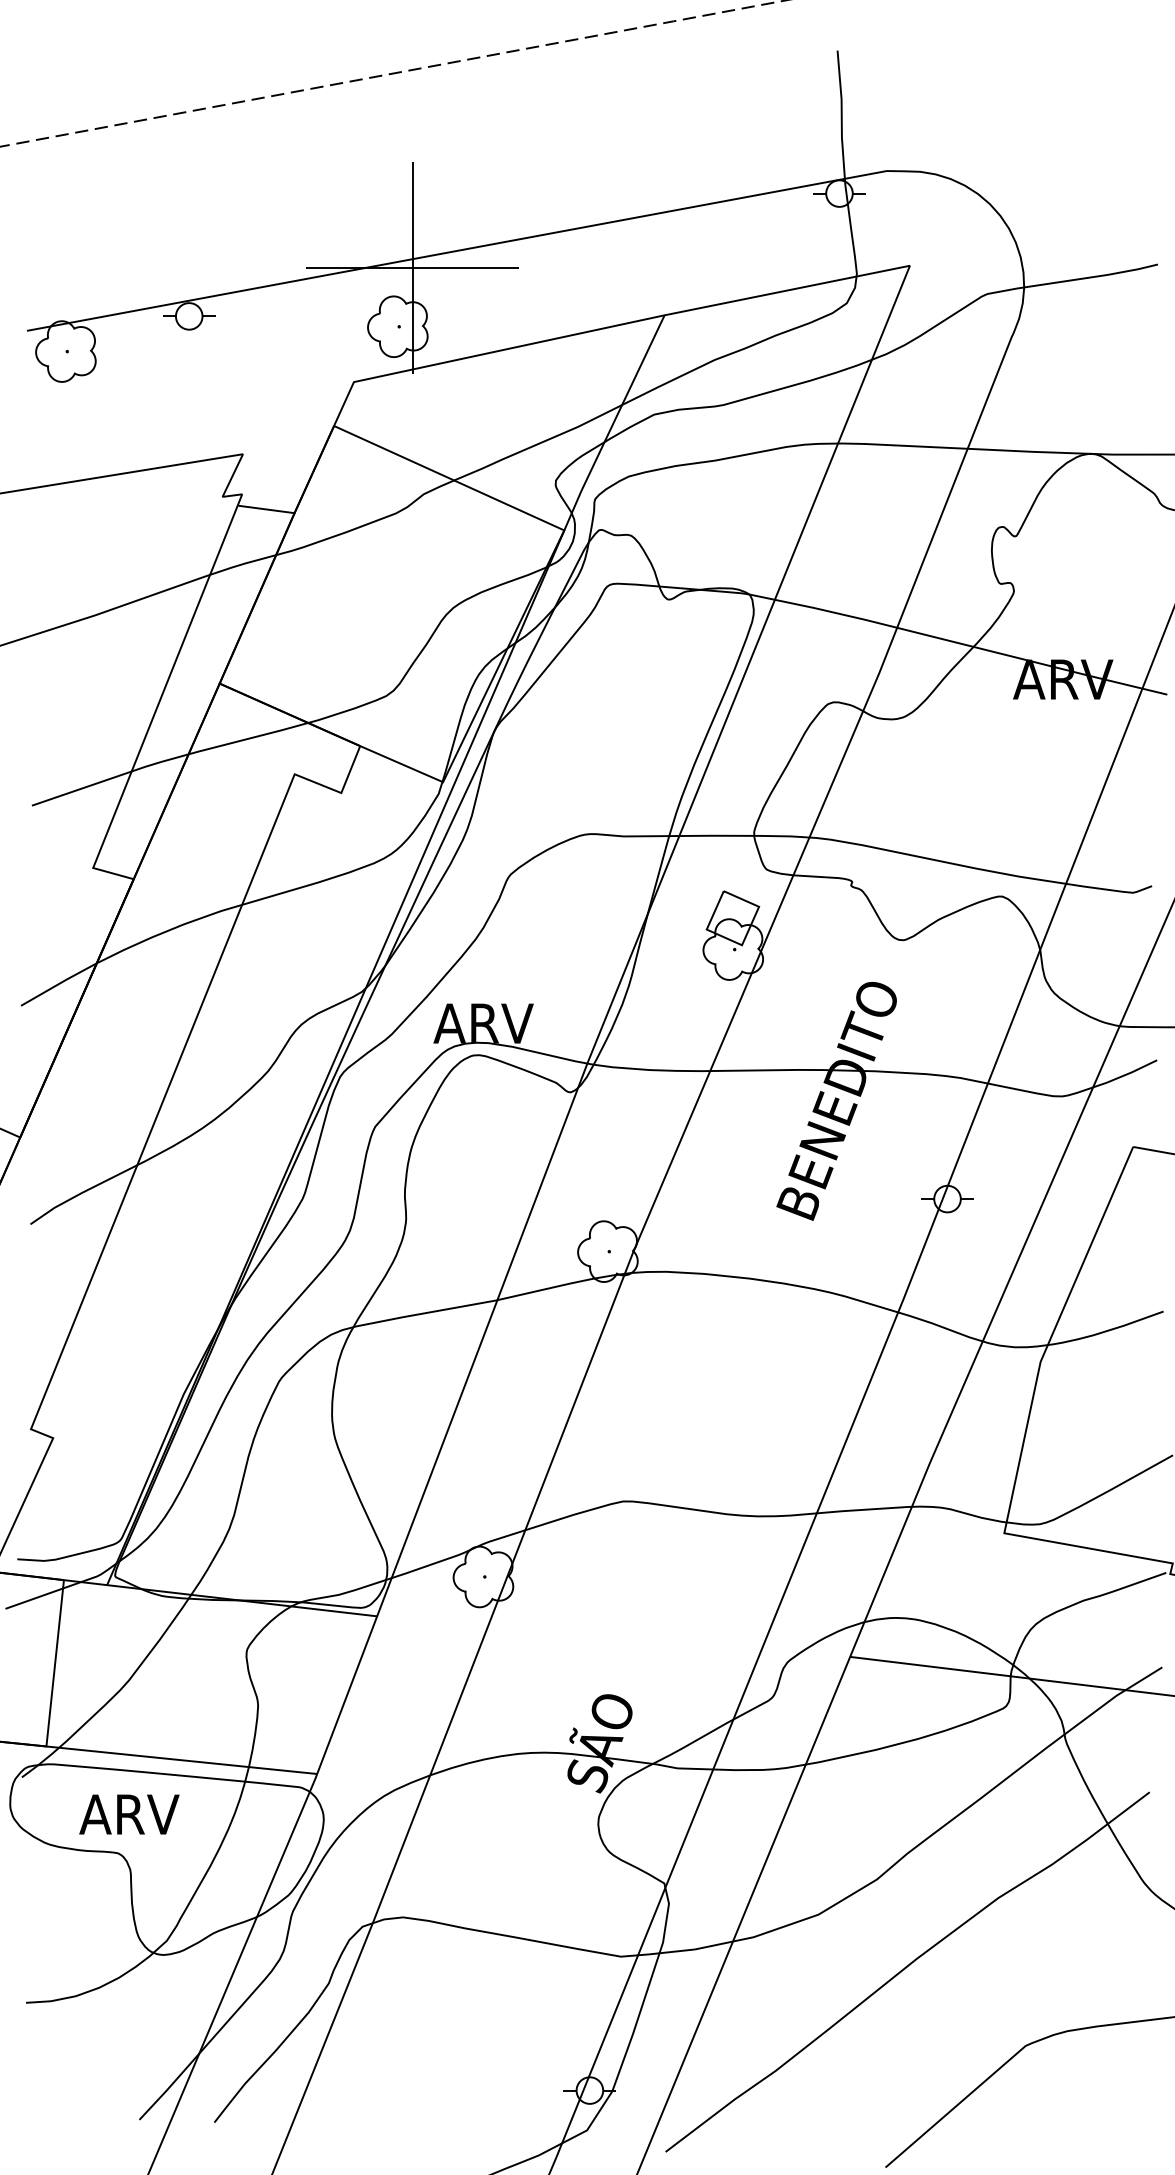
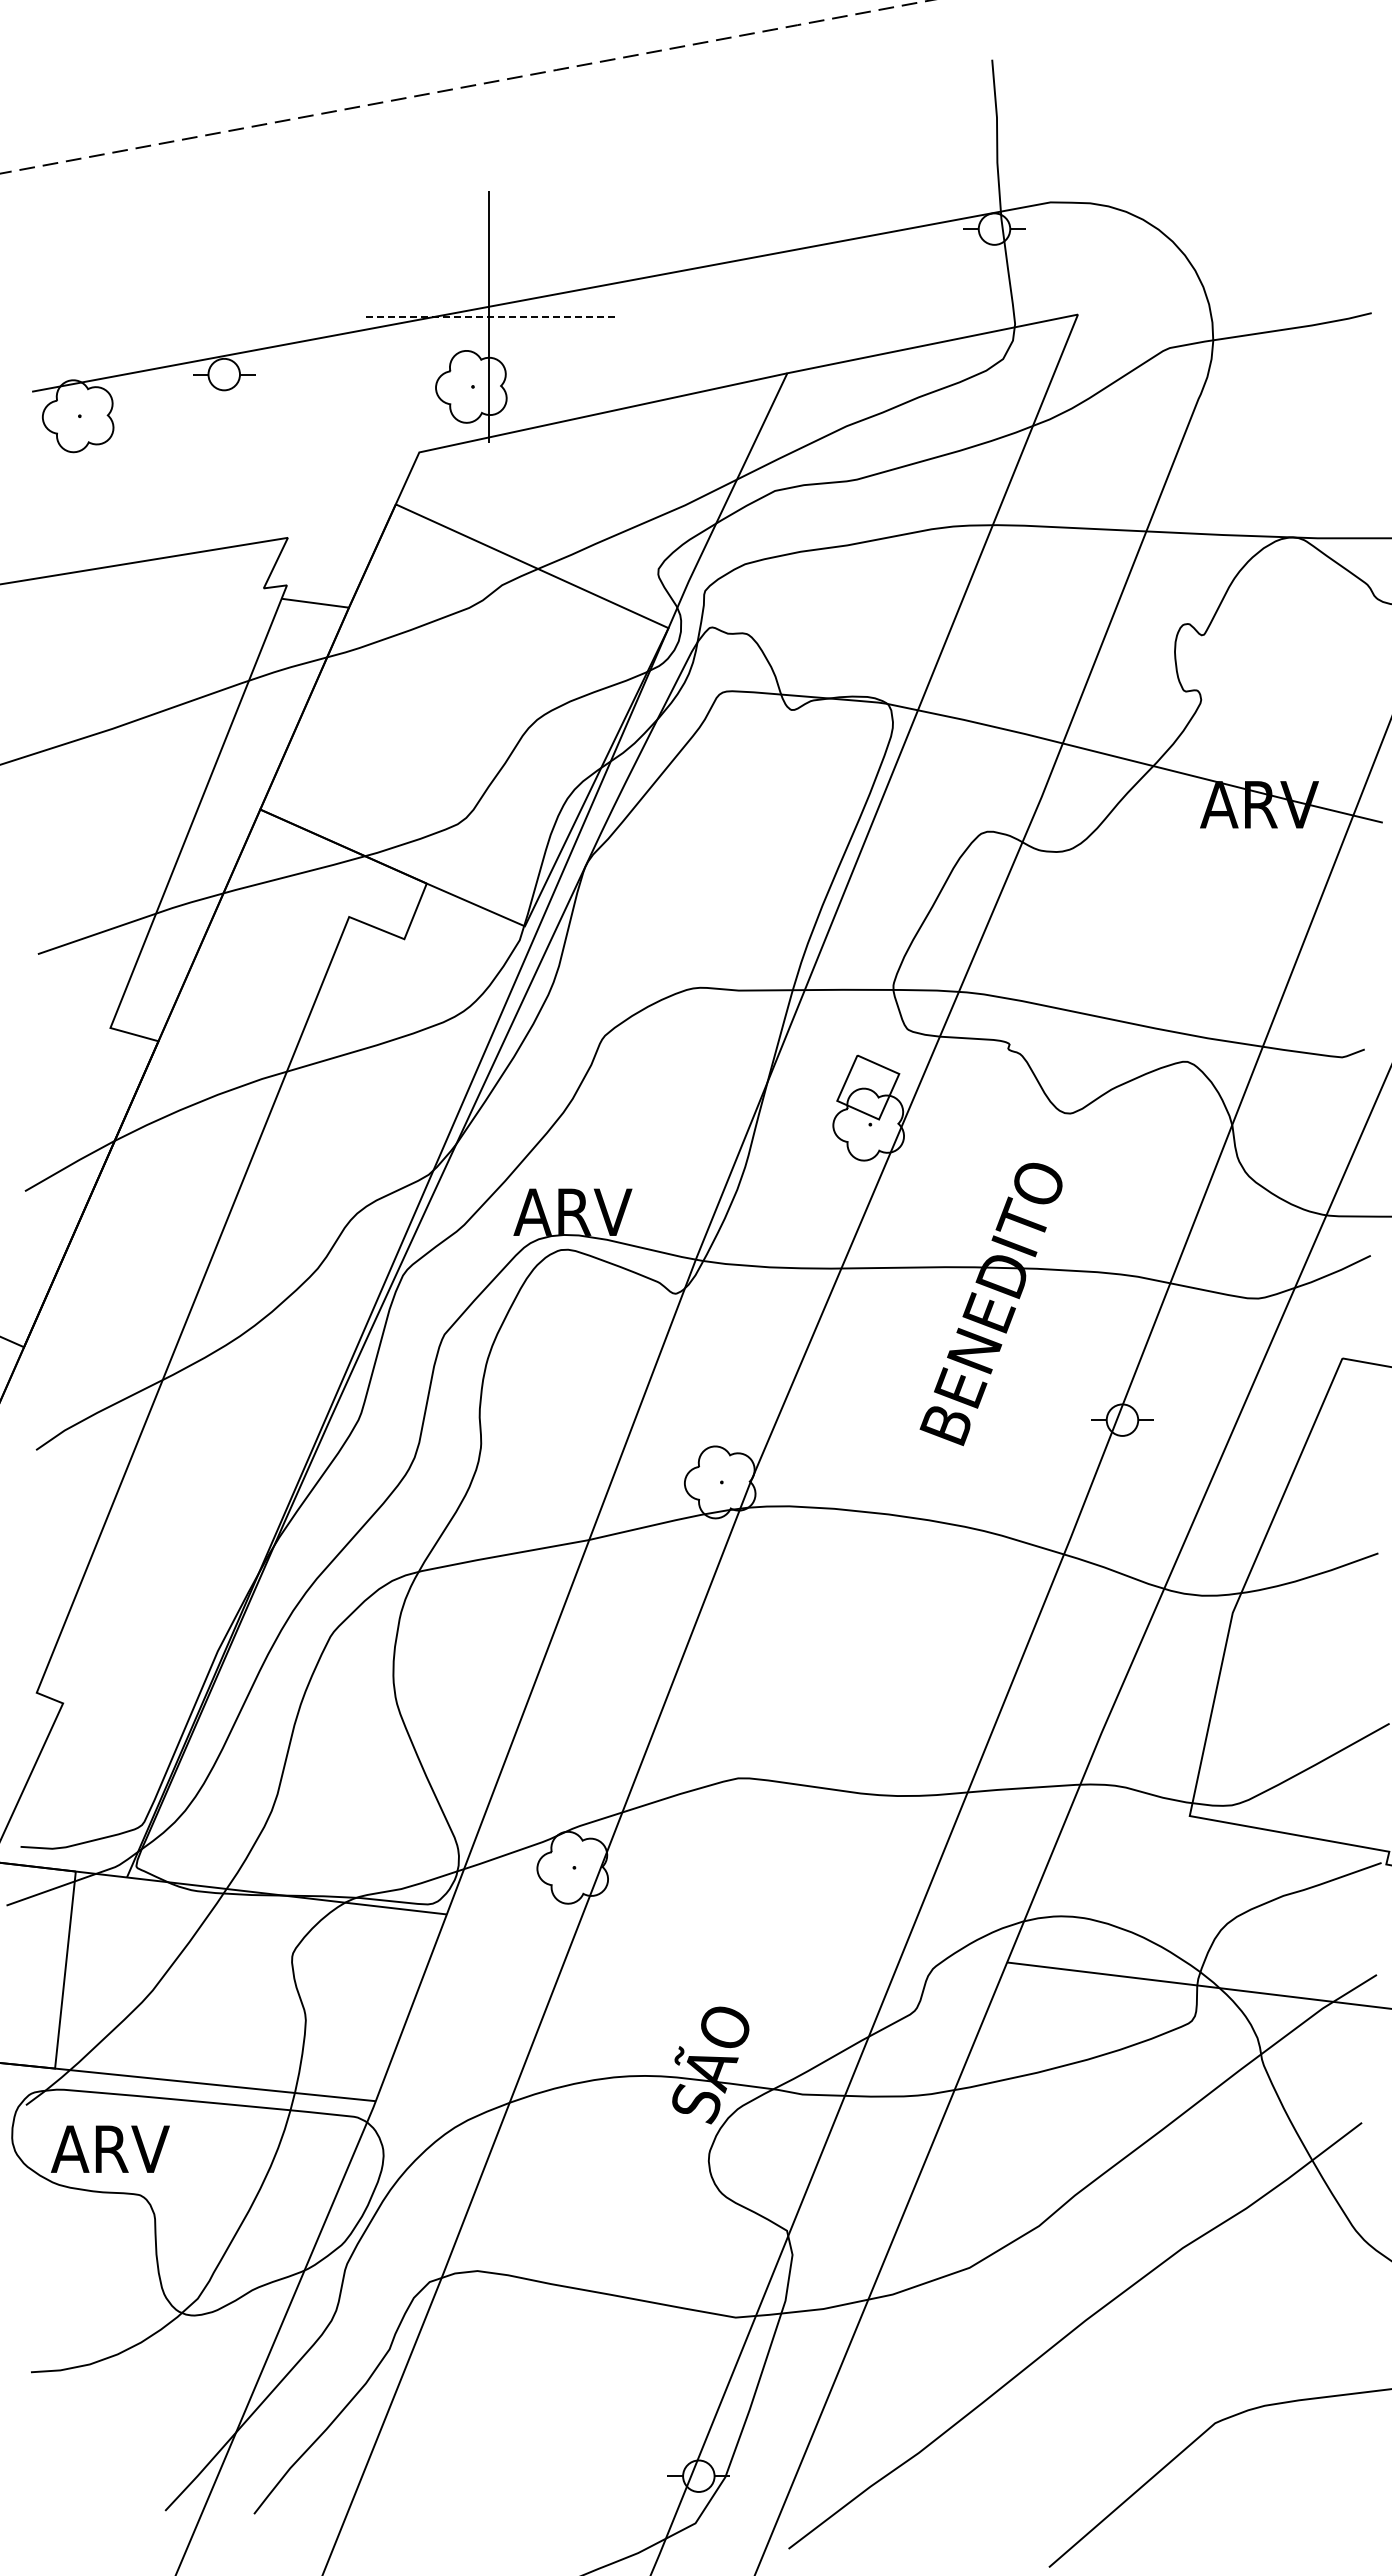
line: (412, 268) -> (488, 317), solid -> dashed
text: (129, 1813) -> (110, 2148), moved

